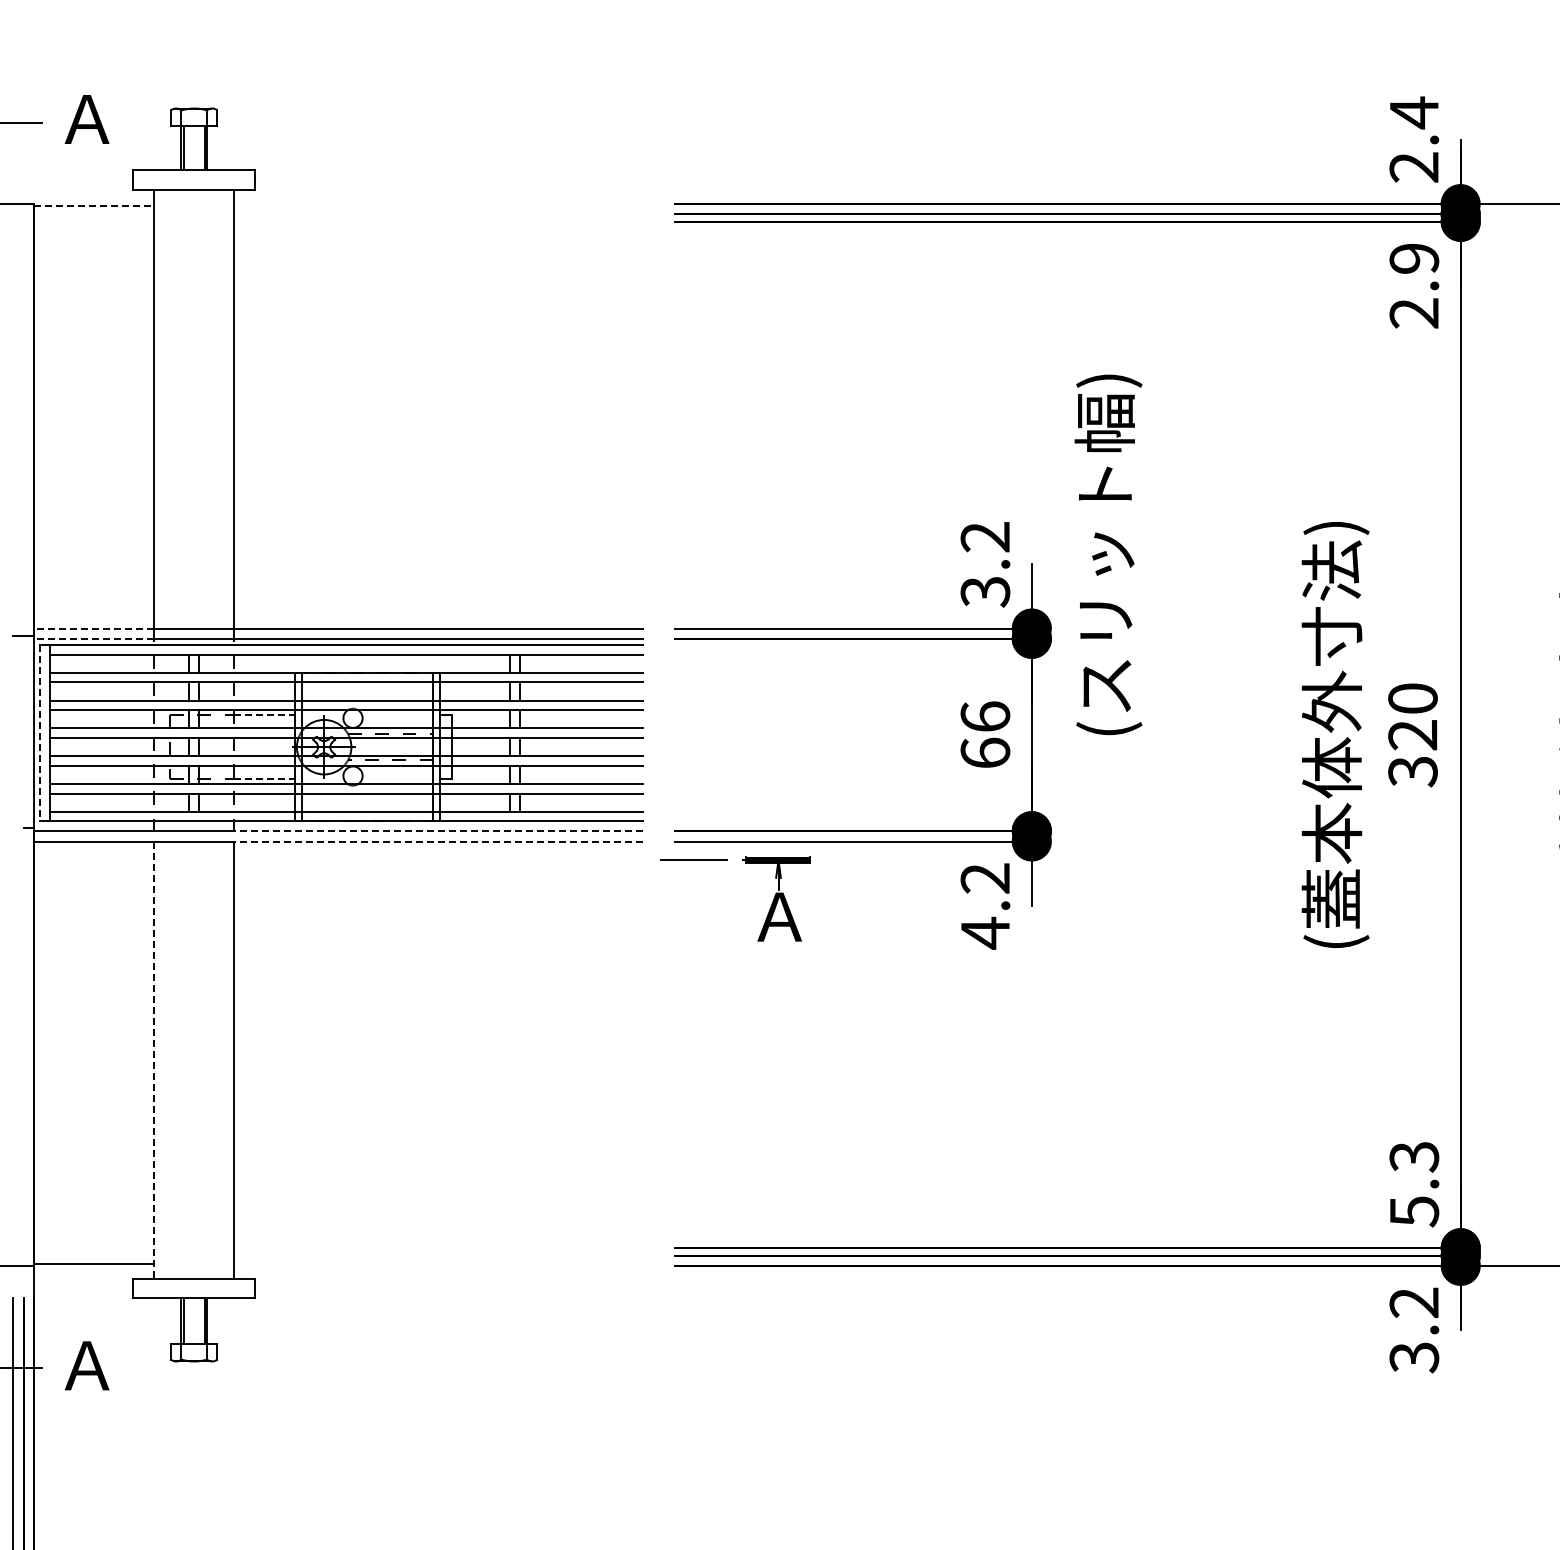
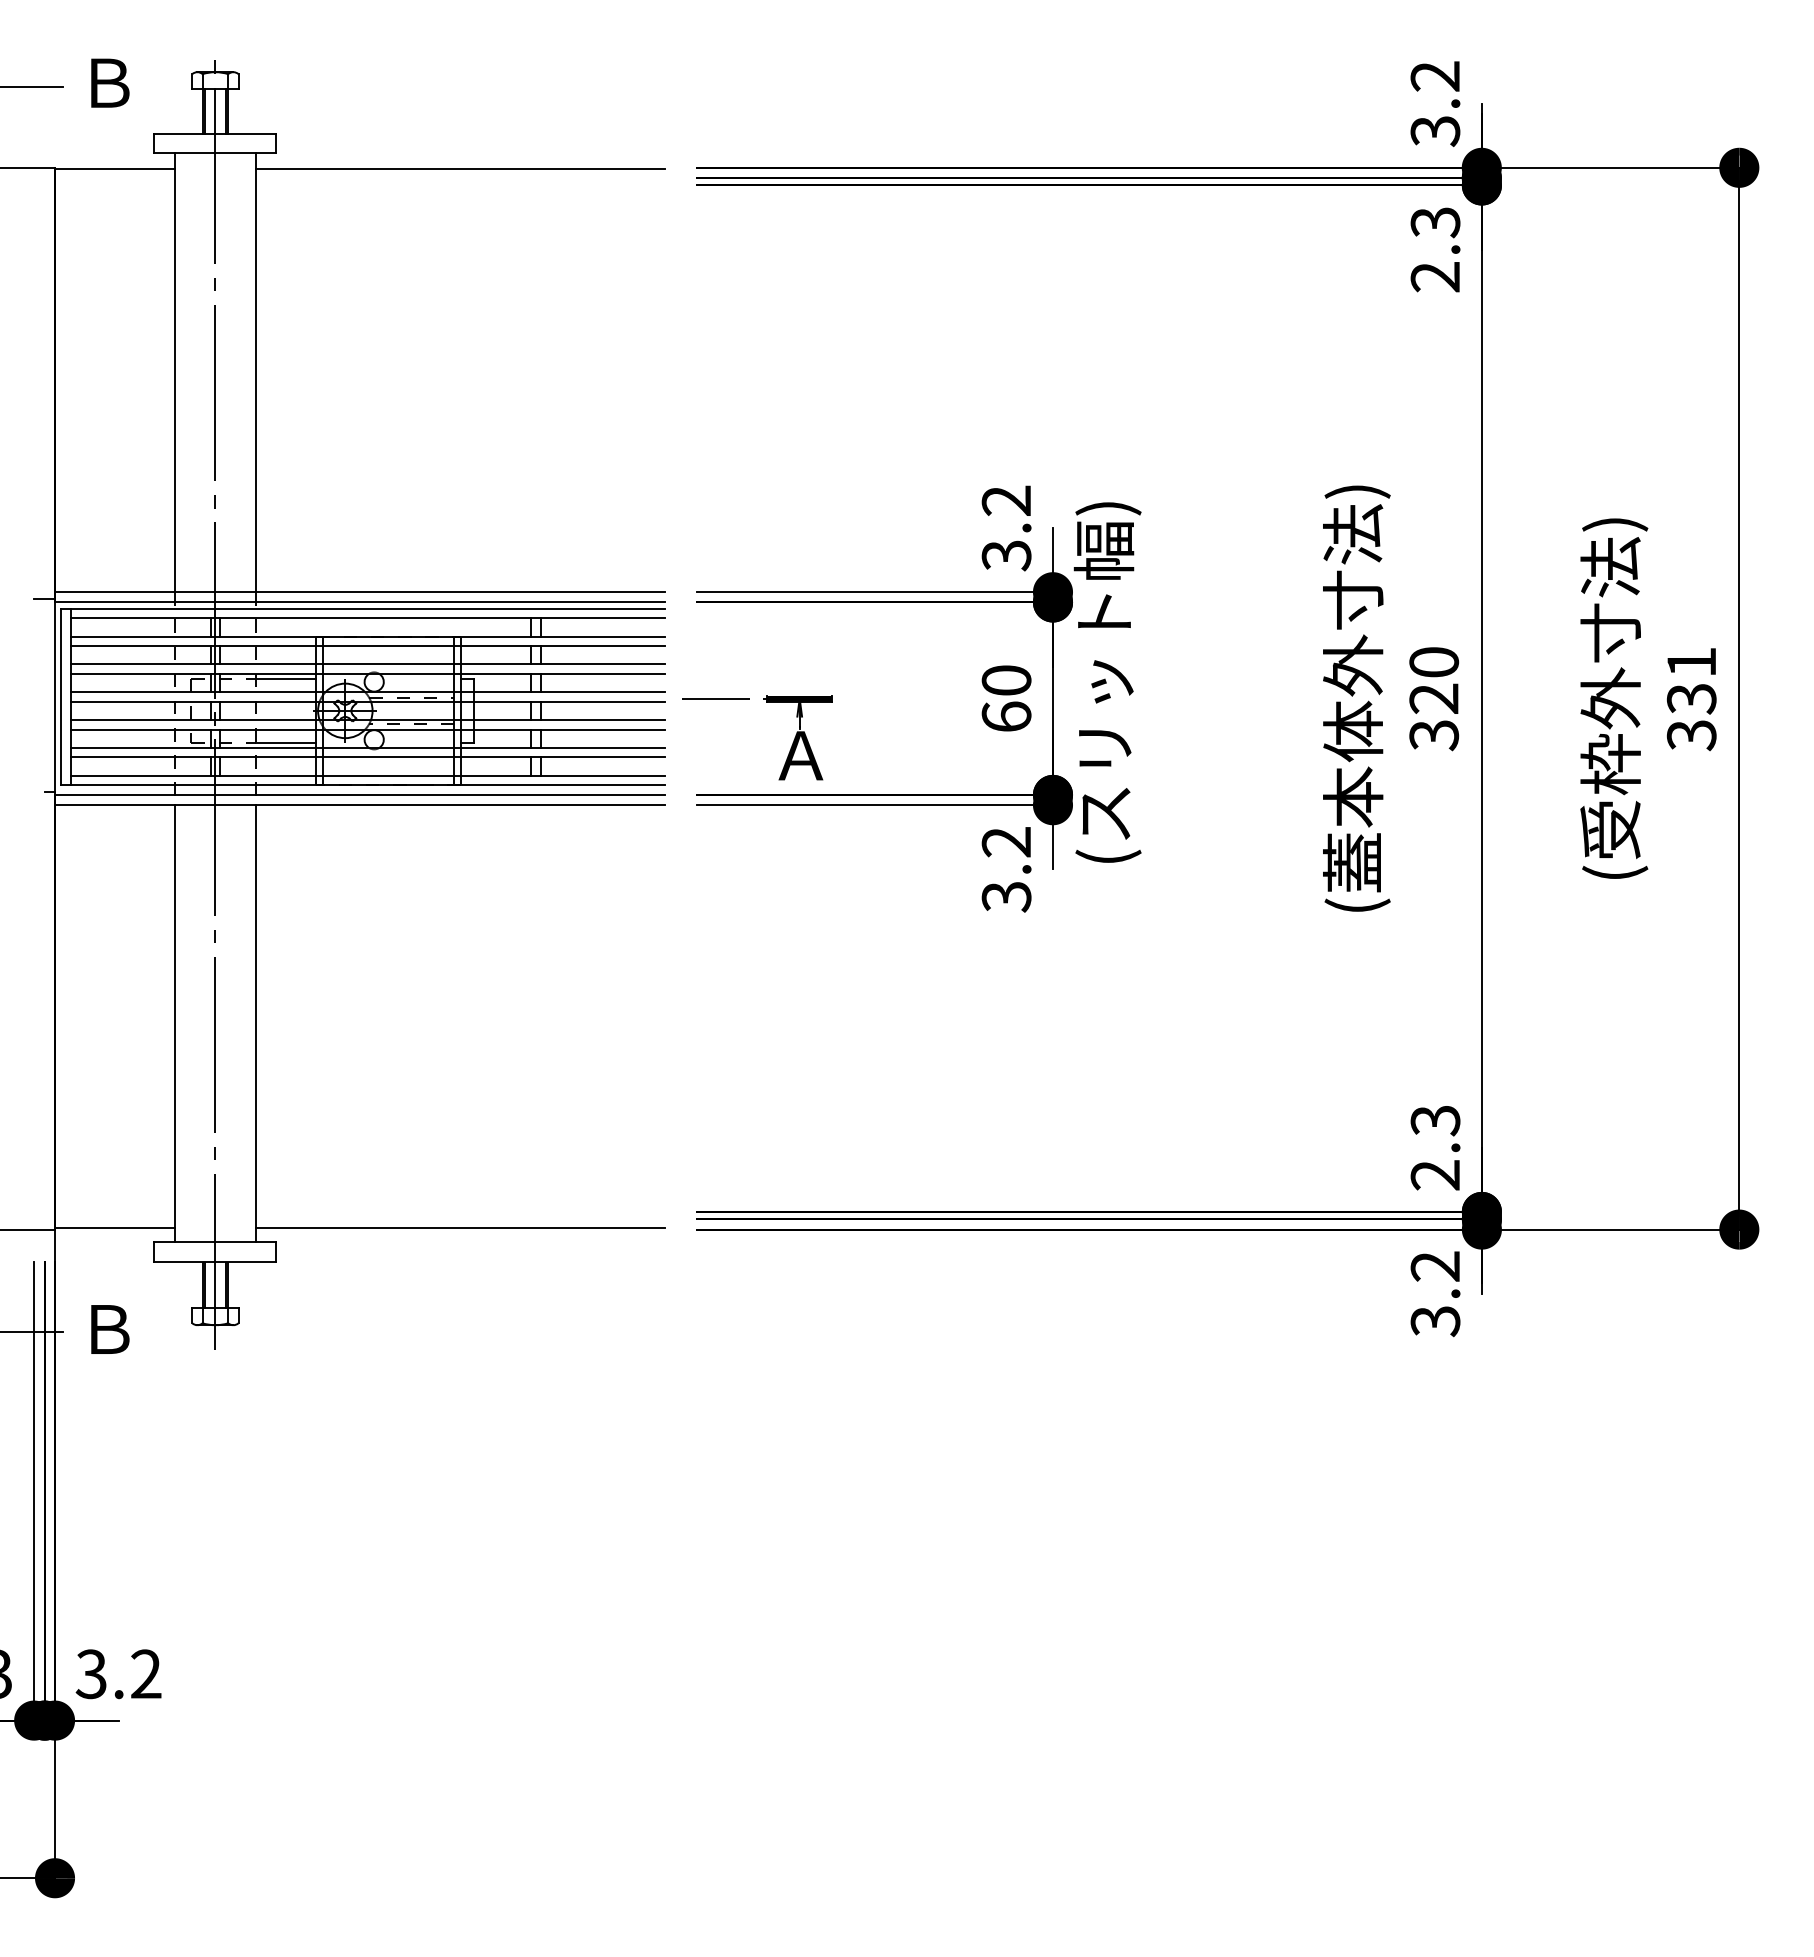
text: (87, 118) -> (108, 82), Ａ -> Ｂ
text: (1414, 139) -> (1435, 103), 2.4 -> 3.2
line: (94, 205) -> (115, 169), dashed -> solid
line: (438, 205) -> (459, 169), added
text: (1414, 258) -> (1435, 222), 2.9 -> 2.3
text: (1108, 554) -> (1107, 682), moved
line: (93, 628) -> (114, 592), dashed -> solid
line: (93, 638) -> (114, 602), dashed -> solid
line: (265, 714) -> (286, 678), dashed -> solid
text: (985, 716) -> (1006, 680), 66 -> 60
line: (40, 733) -> (61, 697), dashed -> solid
line: (194, 739) -> (215, 703), added
line: (265, 778) -> (286, 742), dashed -> solid
line: (438, 830) -> (459, 794), dashed -> solid
line: (438, 841) -> (459, 805), dashed -> solid
part: (768, 911) -> (789, 750), moved
text: (985, 932) -> (1006, 896), 4.2 -> 3.2
line: (154, 1059) -> (175, 1023), dashed -> solid
text: (1414, 1211) -> (1435, 1175), 5.3 -> 2.3
line: (438, 1264) -> (459, 1228), added
text: (87, 1365) -> (108, 1329), Ａ -> Ｂ

